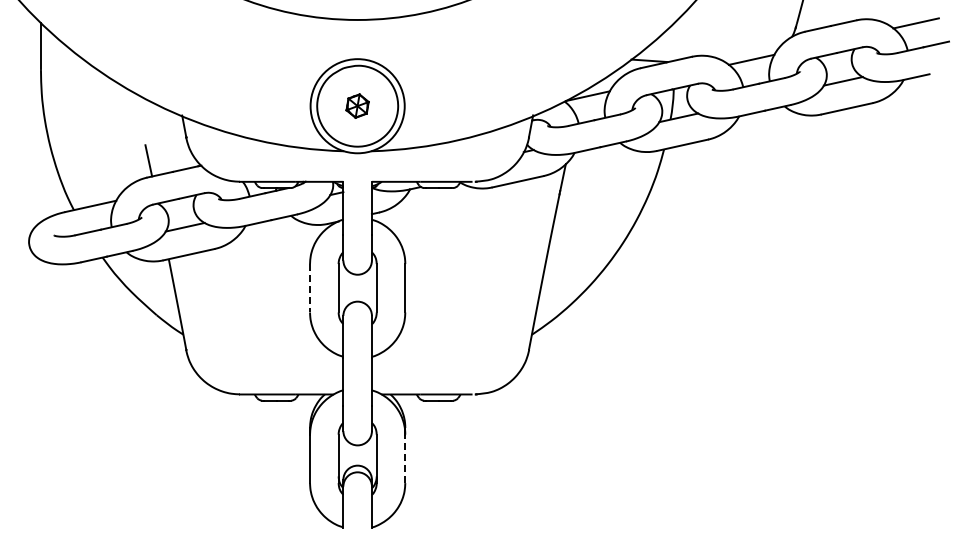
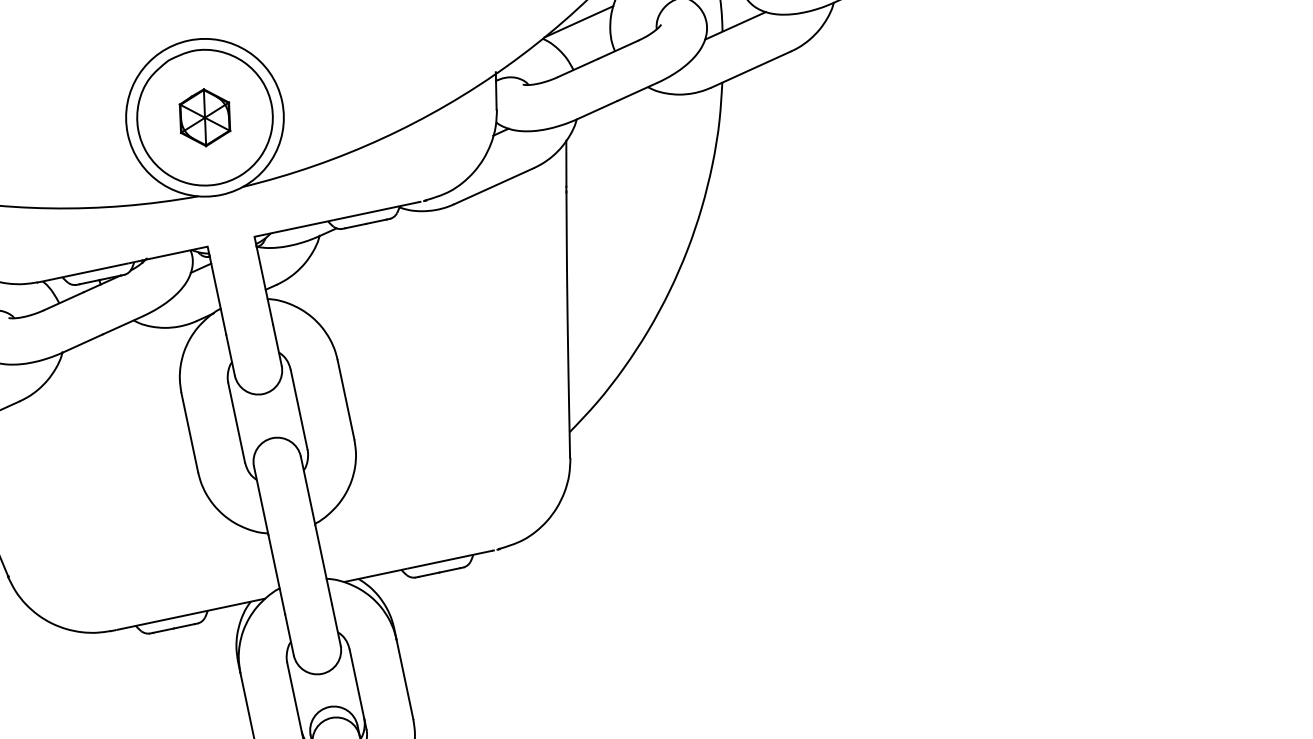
part: (357, 105) -> (204, 116), size x1.43
line: (310, 288) -> (190, 432), dashed -> solid
line: (405, 458) -> (405, 678), dashed -> solid

